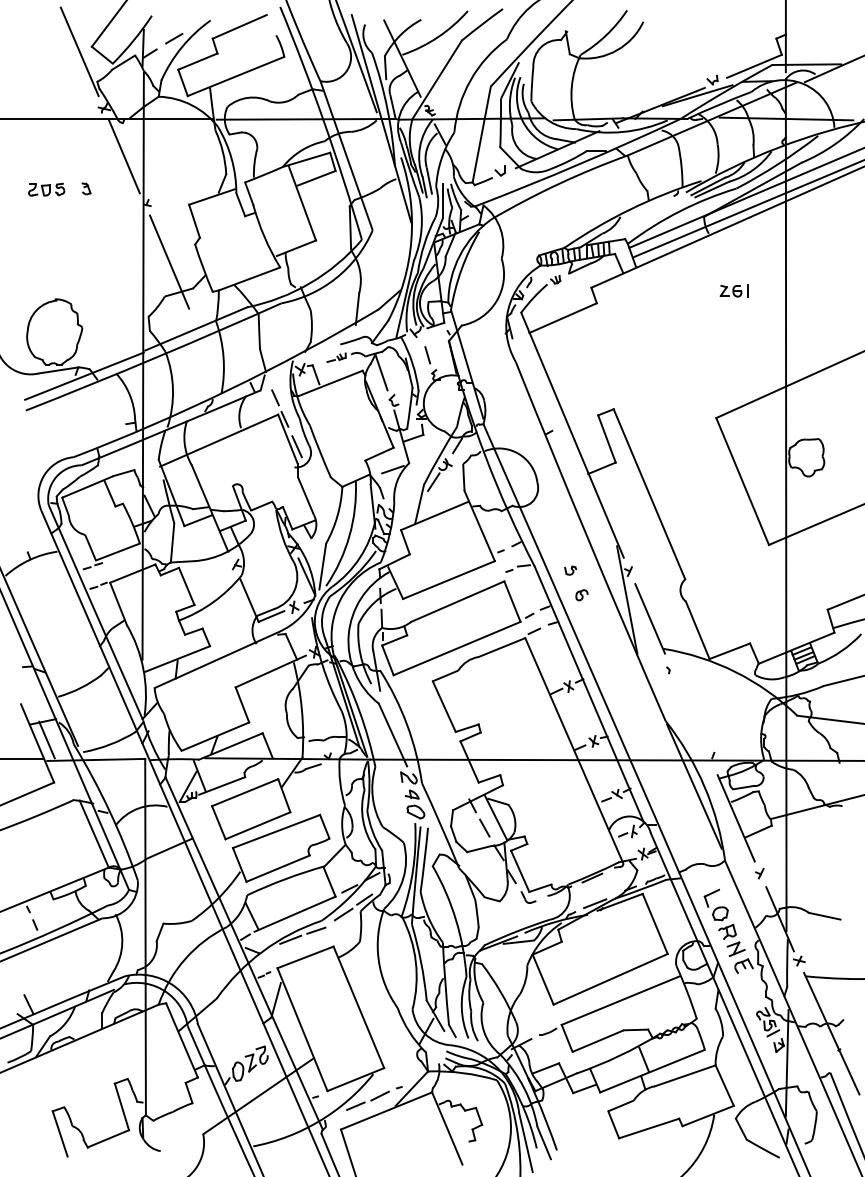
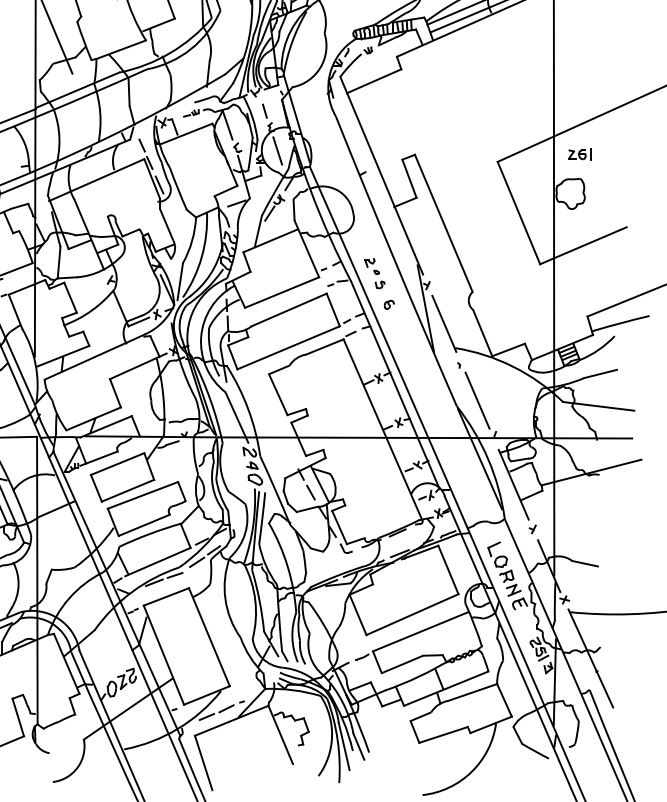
part: (733, 290) -> (579, 154), moved
line: (443, 404) -> (277, 150), added
part: (560, 547) -> (372, 266), added
line: (691, 713) -> (477, 400), added

